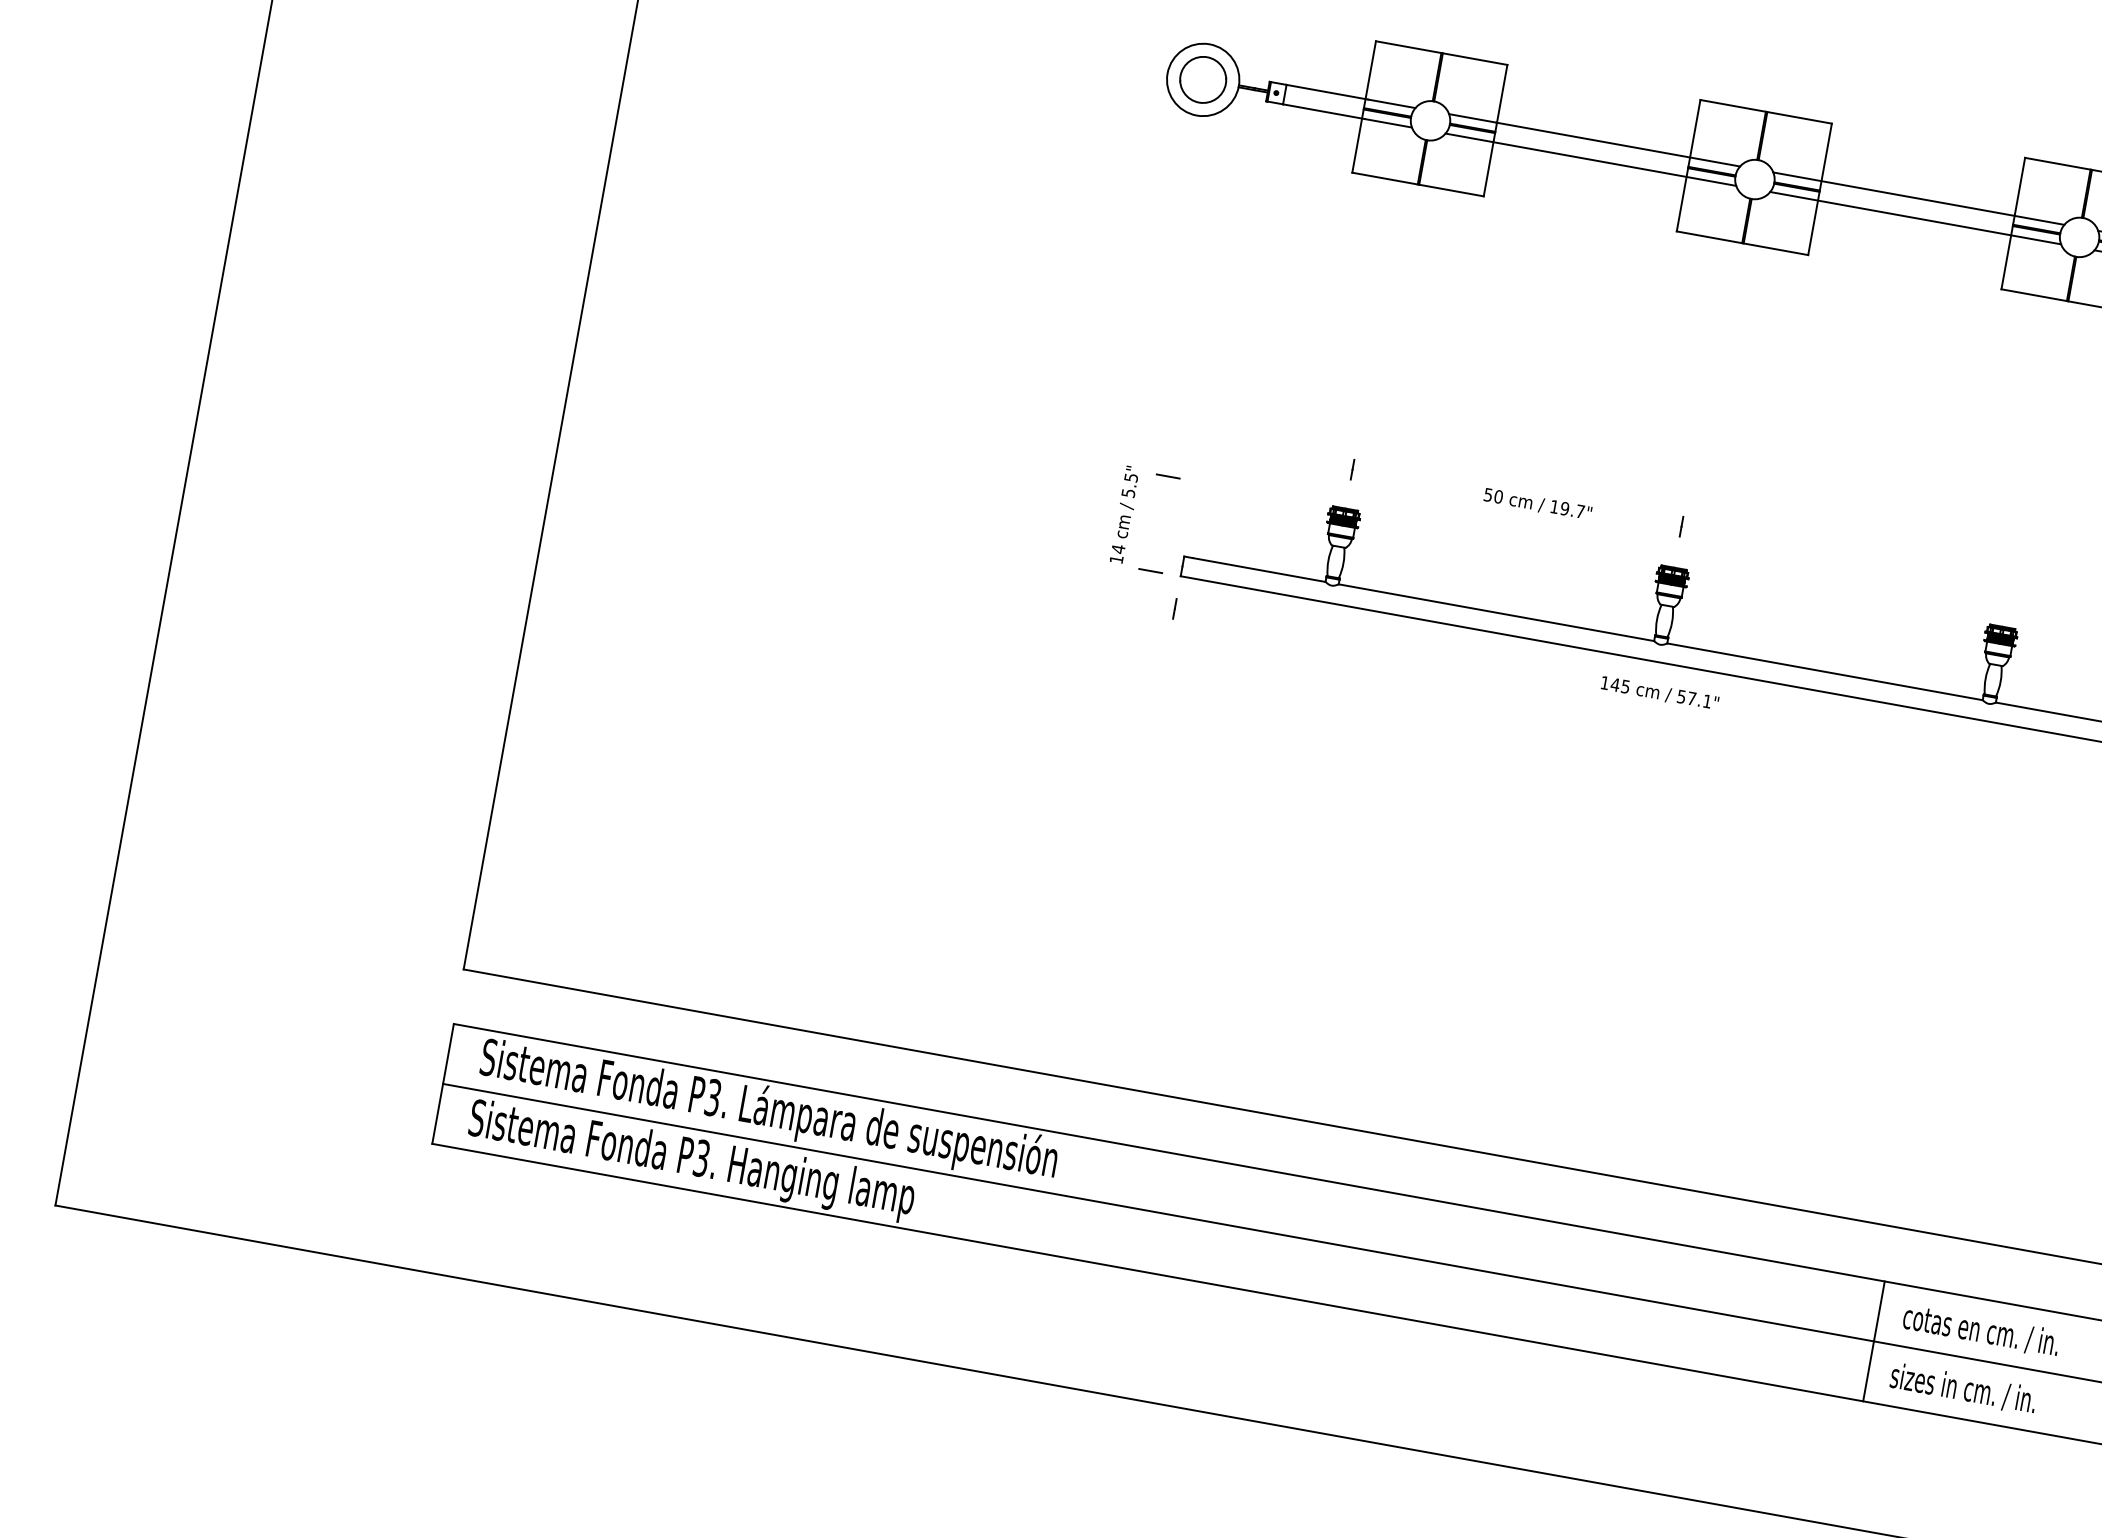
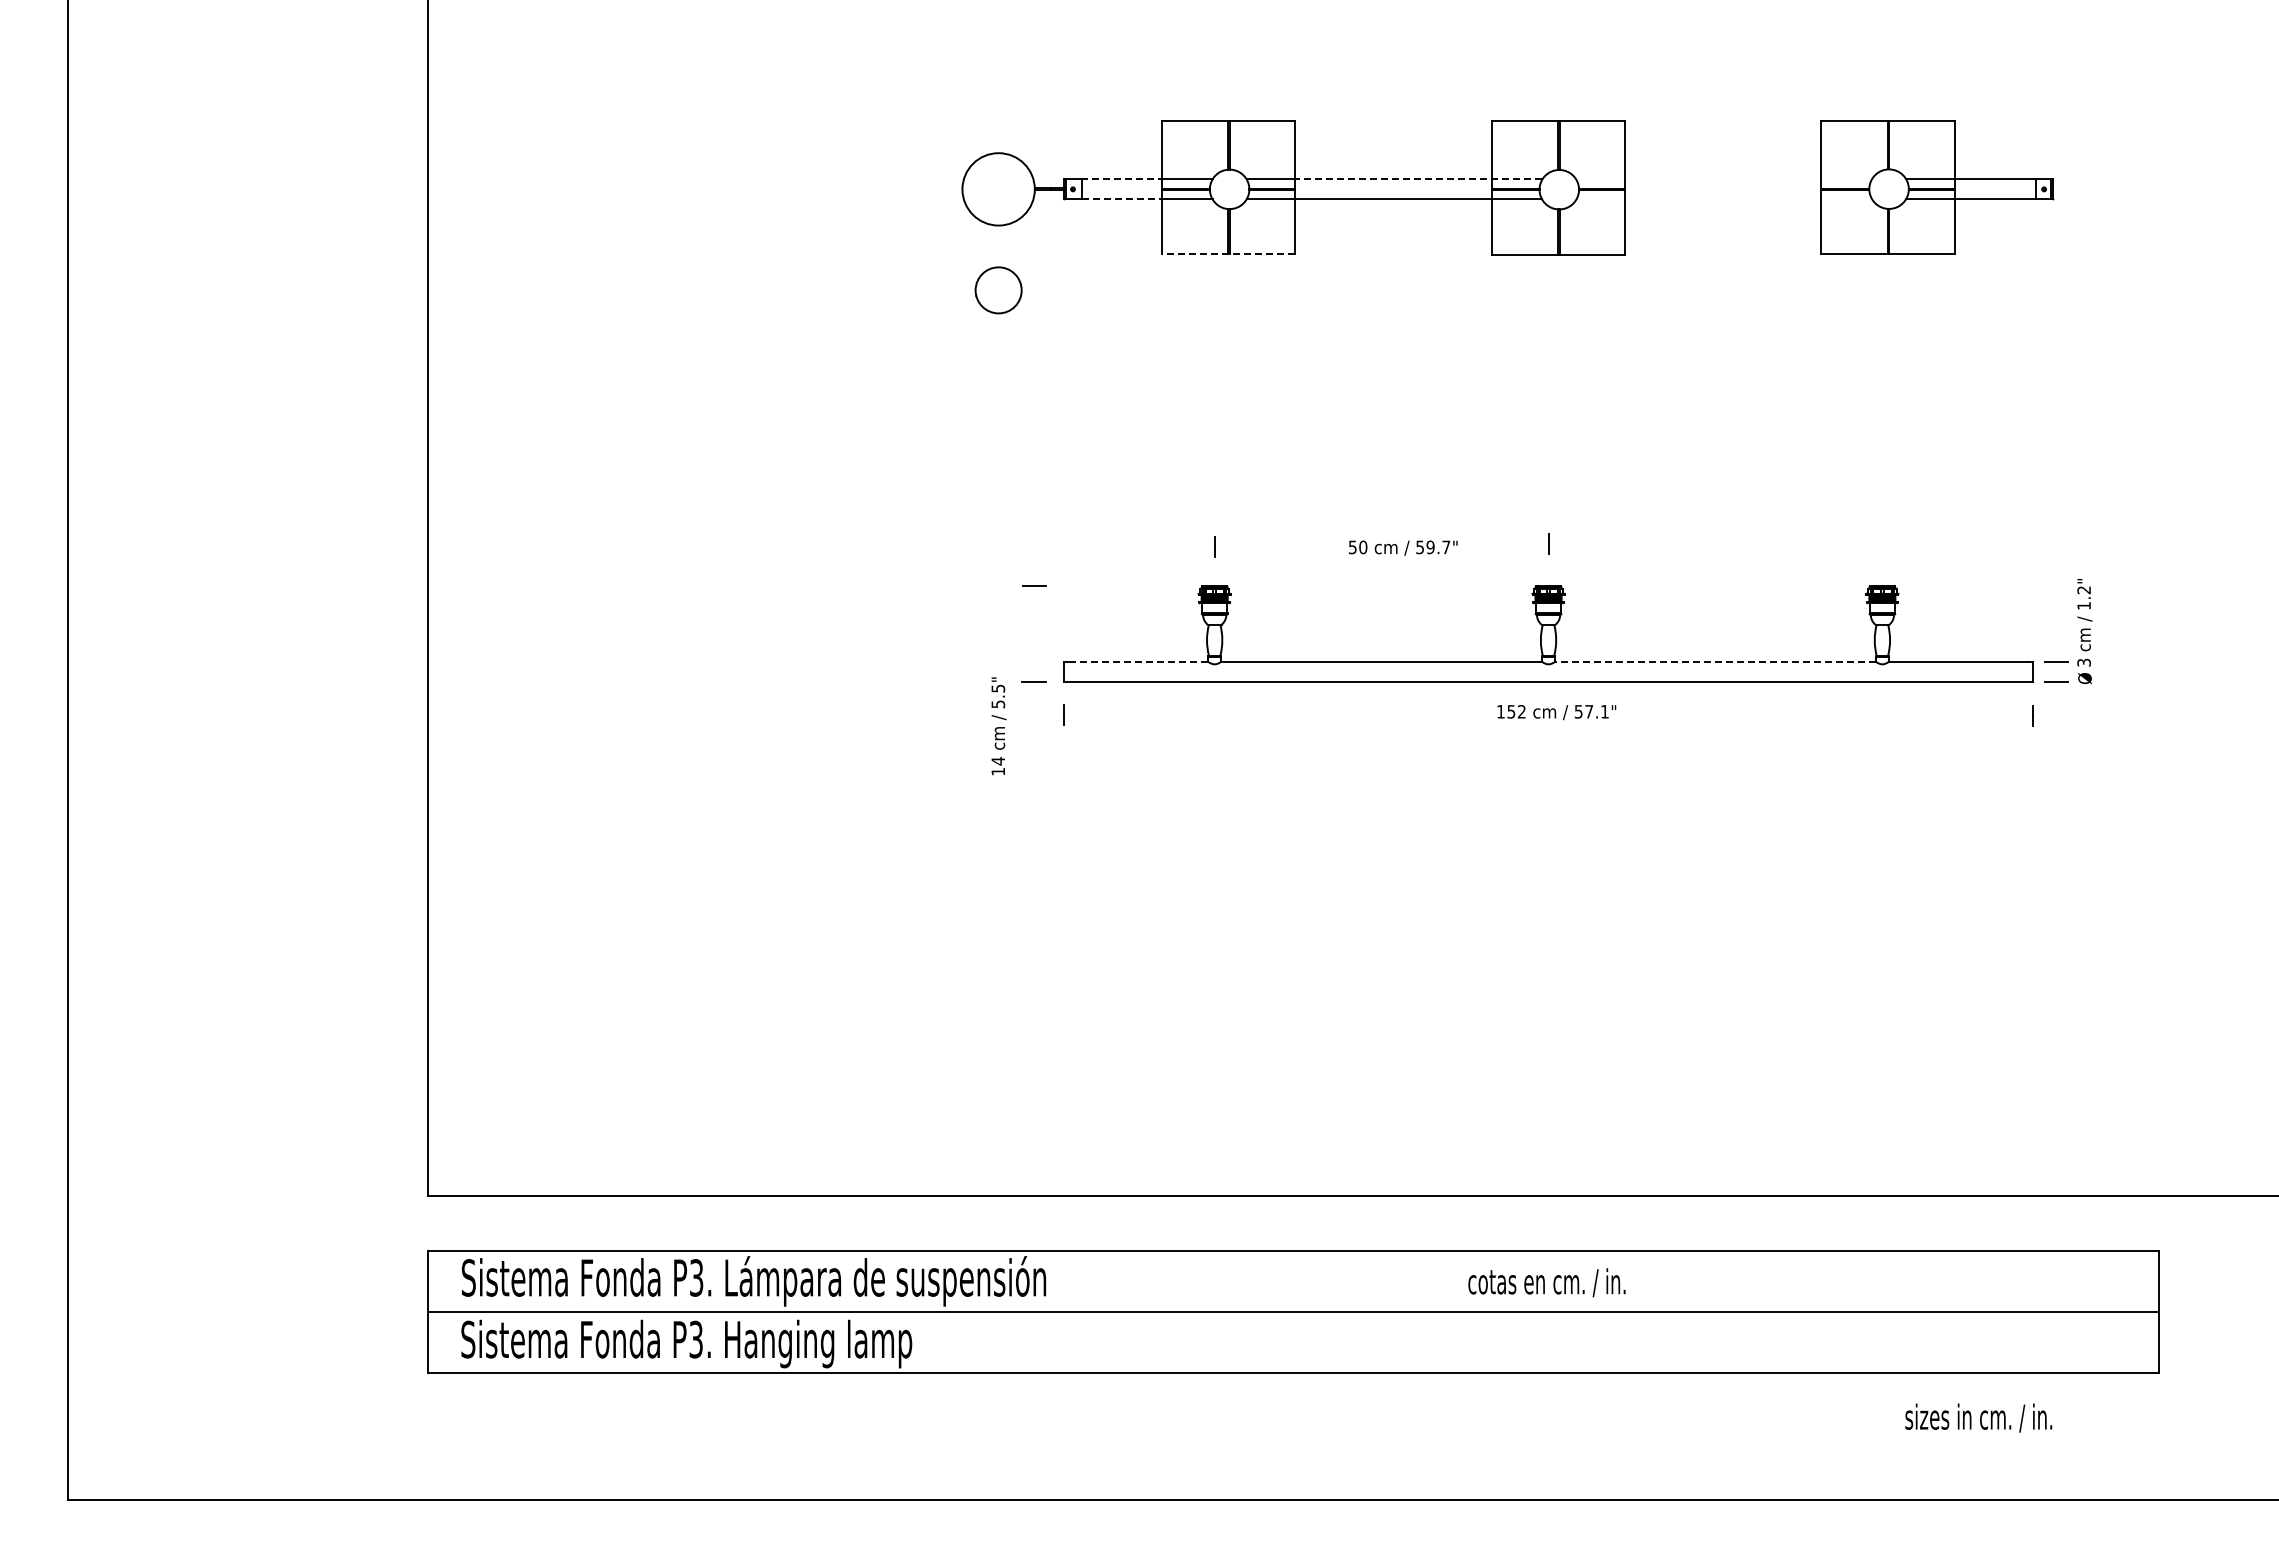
circle: (1203, 80) -> (998, 290), moved
line: (1326, 92) -> (1122, 179), solid -> dashed
line: (1324, 112) -> (1123, 199), solid -> dashed
line: (1618, 144) -> (1418, 179), solid -> dashed
line: (1417, 184) -> (1228, 254), solid -> dashed
line: (1918, 198) -> (1723, 179), removed
line: (1915, 218) -> (1724, 199), removed
text: (1553, 506) -> (1419, 547), 19.7" -> 59.7"
text: (1124, 515) -> (998, 726), moved
line: (1259, 569) -> (1140, 661), solid -> dashed
line: (1824, 671) -> (1714, 661), solid -> dashed
text: (1620, 685) -> (1516, 711), 145 -> 152
text: (1980, 1330) -> (1546, 1282), moved
line: (1874, 1341) -> (1882, 1312), removed
text: (1963, 1388) -> (1978, 1417), moved

